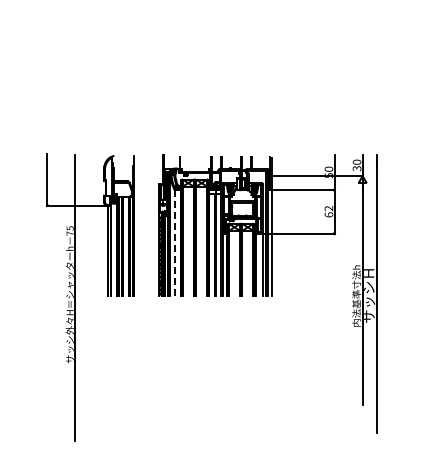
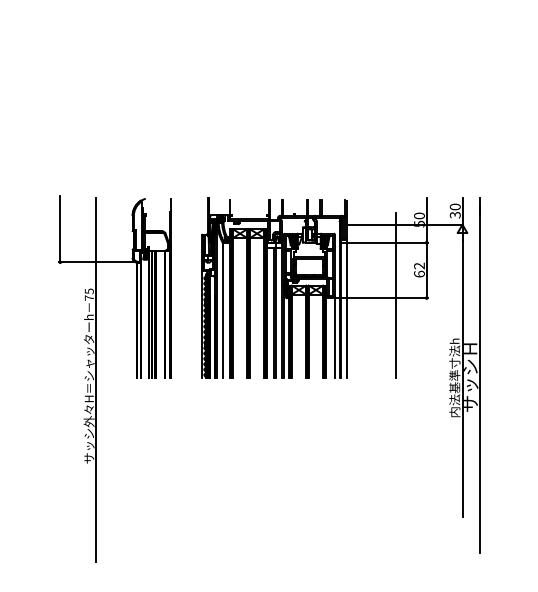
line: (310, 231) -> (395, 295), added
line: (174, 243) -> (222, 310), dashed -> solid

